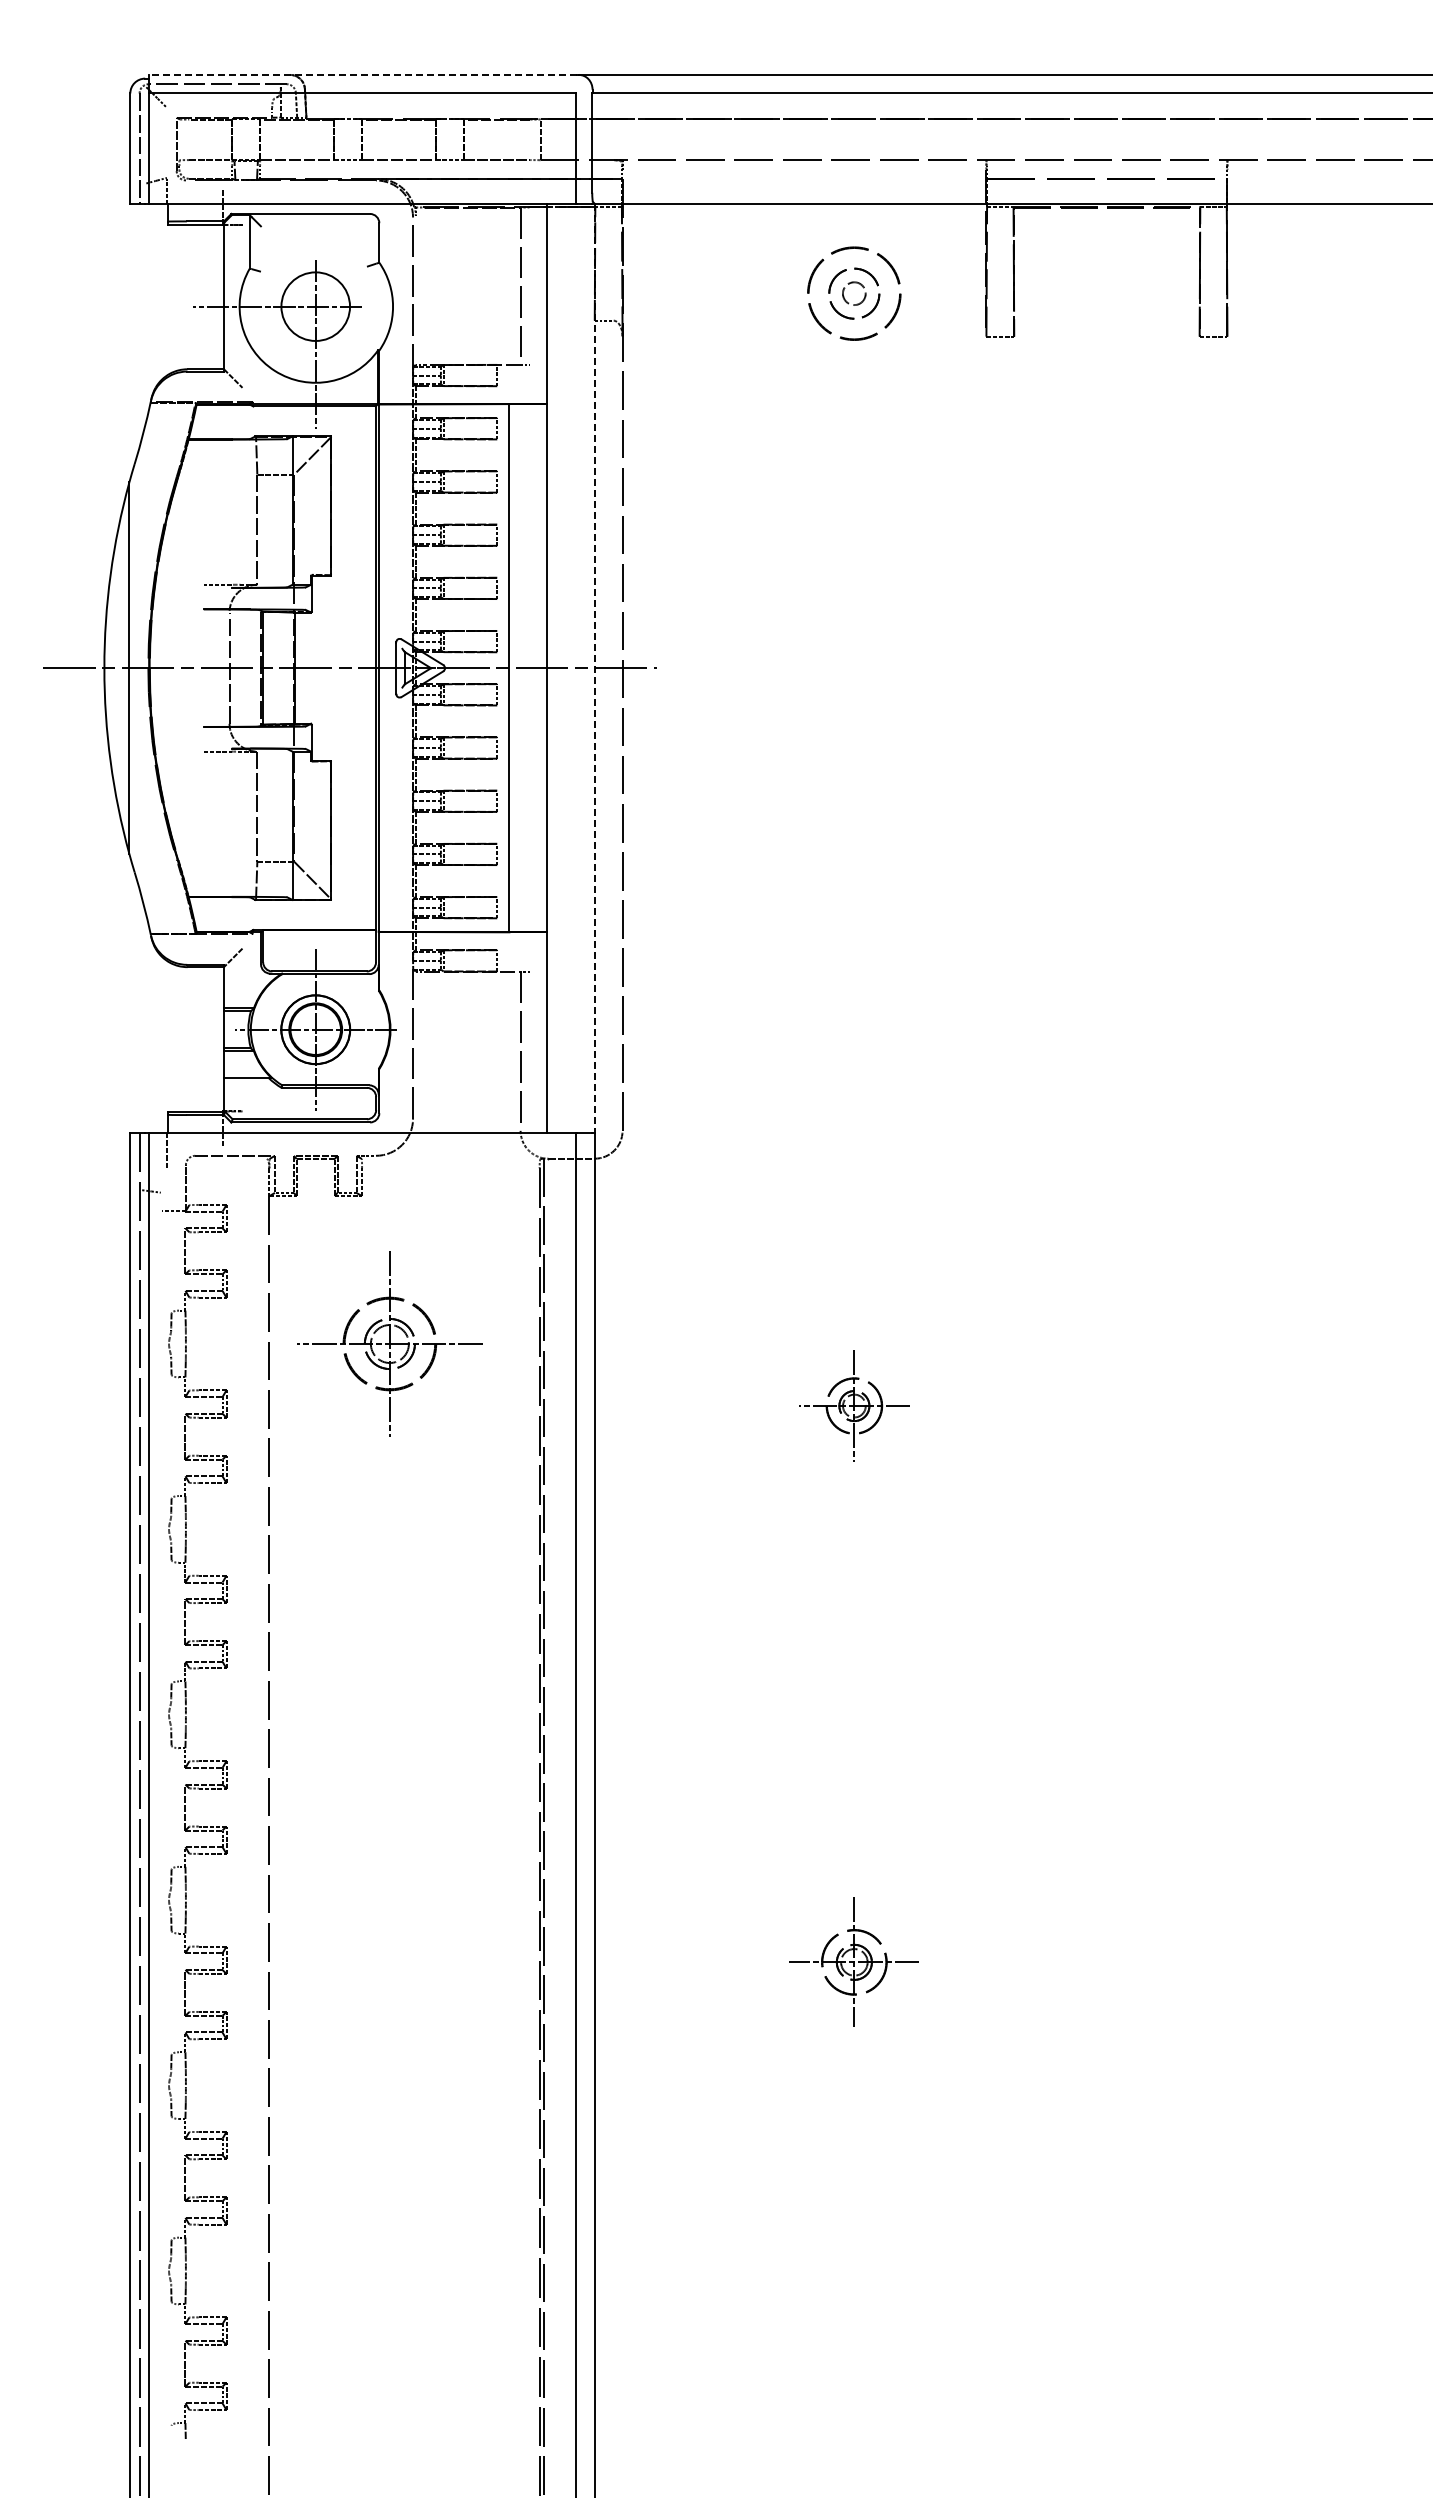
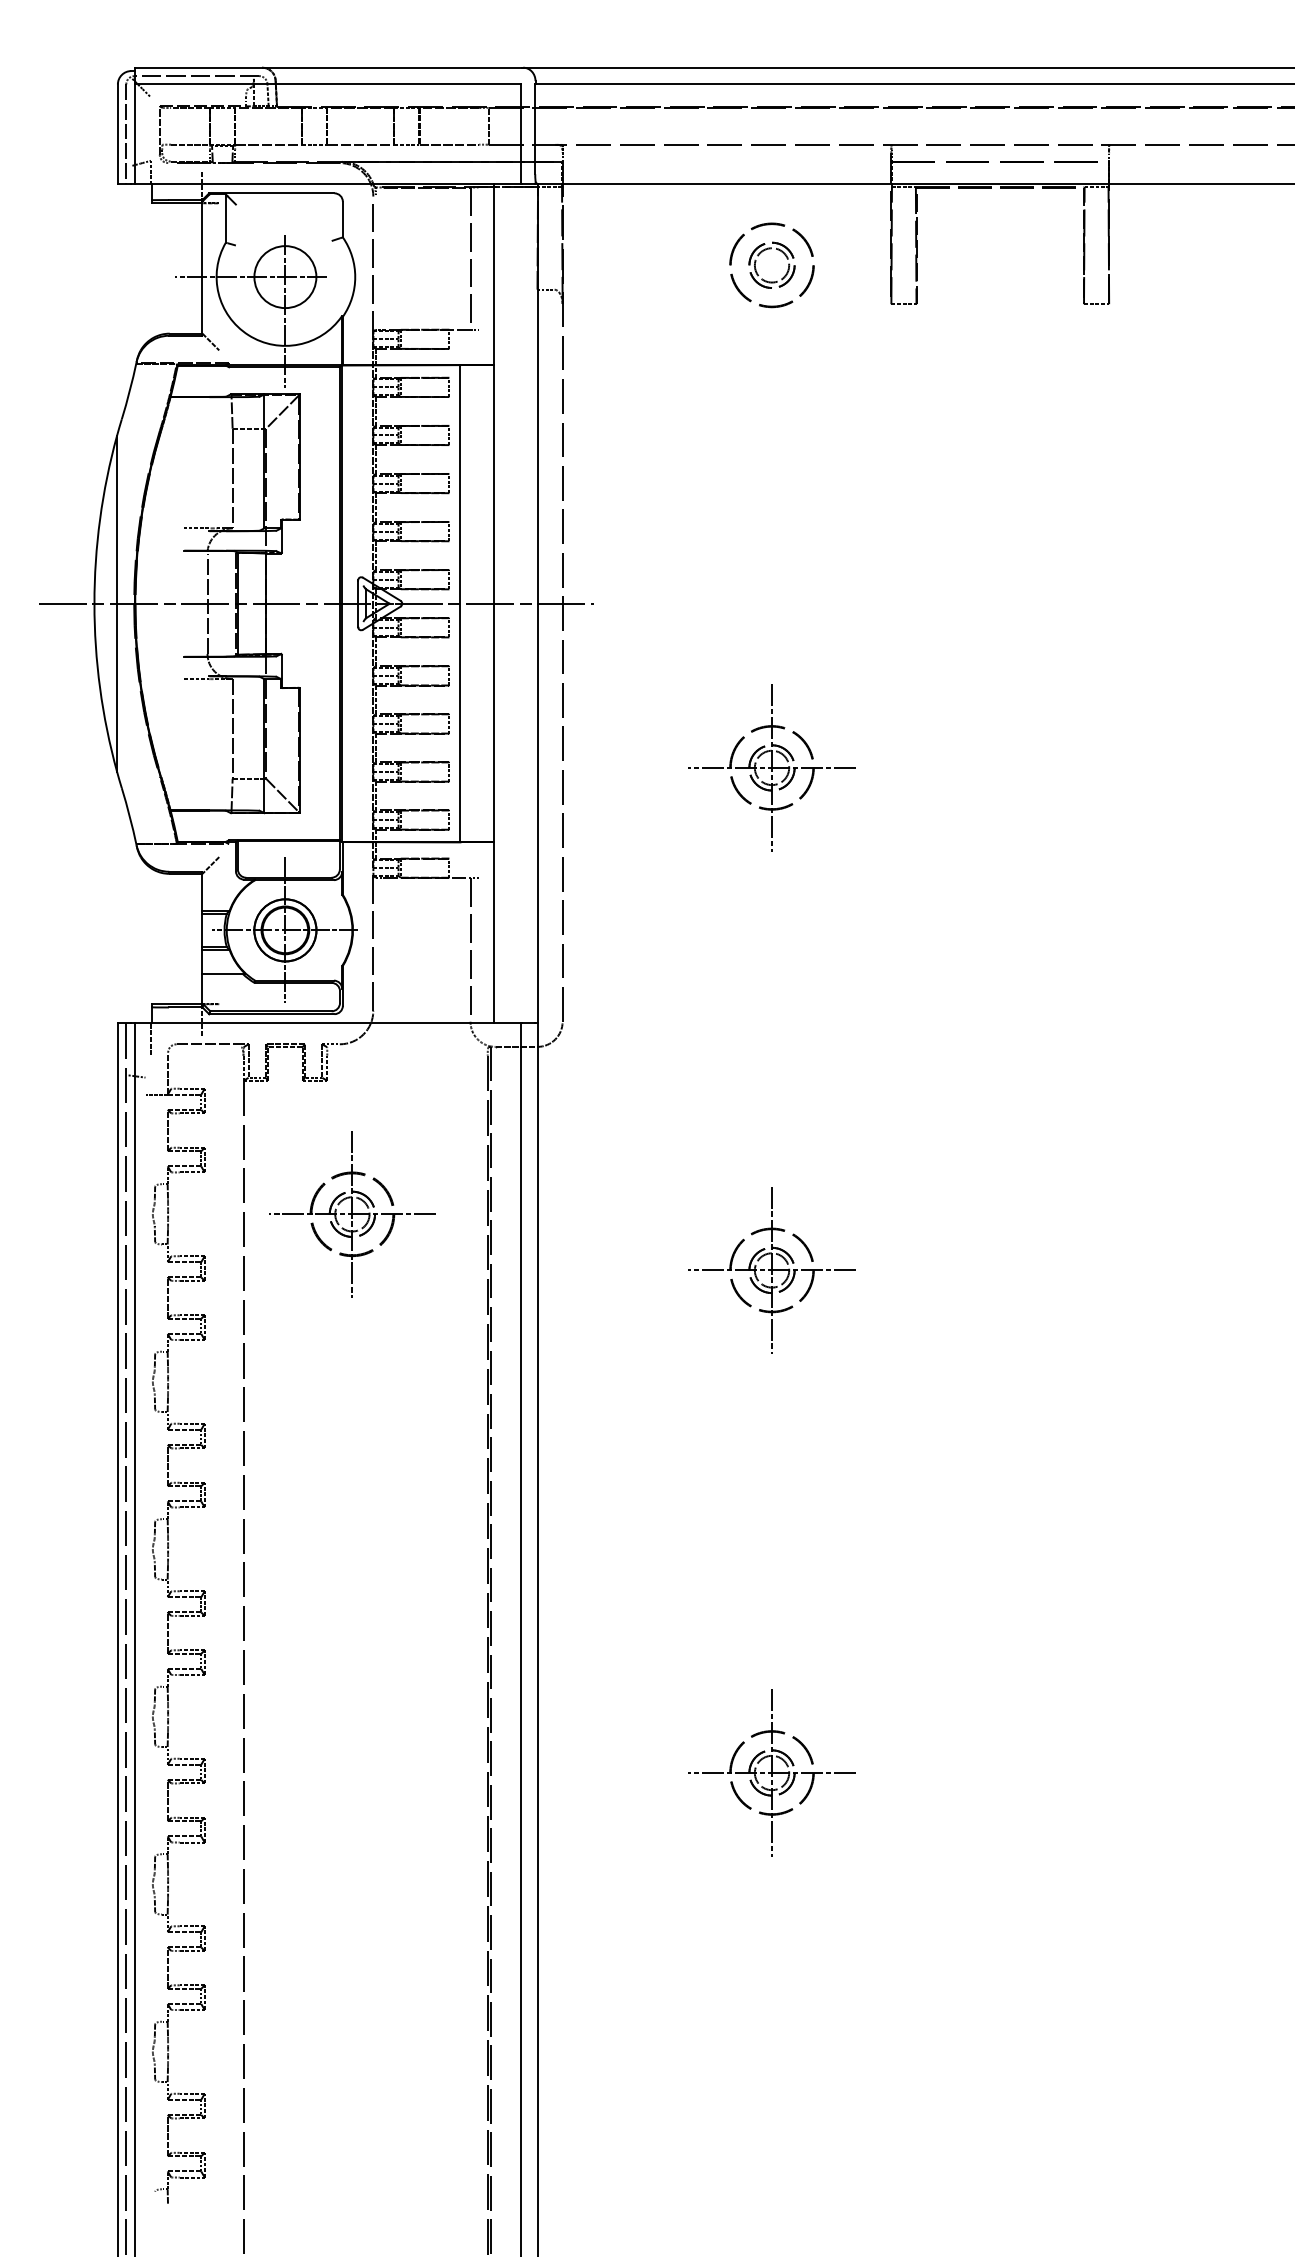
line: (362, 74) -> (327, 67), dashed -> solid
circle: (854, 293) -> (772, 265), size x1.67
line: (594, 668) -> (537, 604), dashed -> solid
part: (854, 849) -> (772, 767), added
part: (854, 1405) -> (772, 1269), size x1.67
part: (854, 1962) -> (772, 1773), size x1.43

